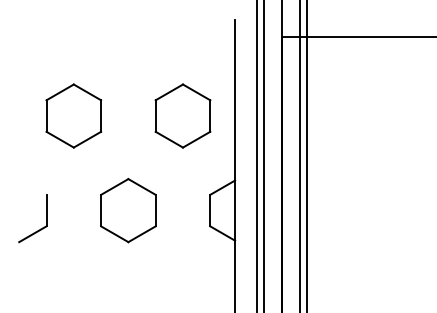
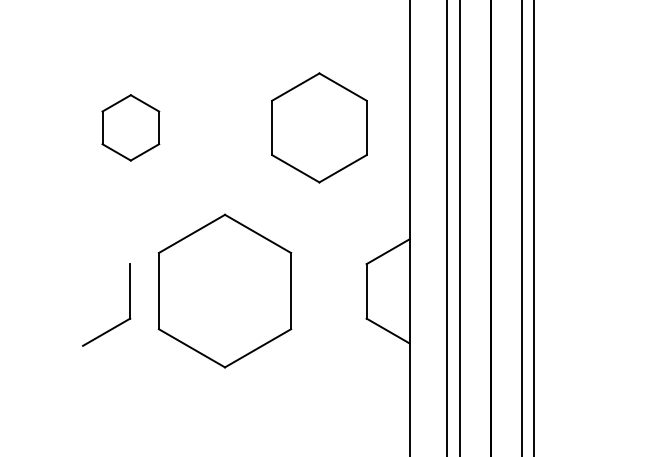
part: (73, 115) -> (130, 126), size x0.6
part: (128, 210) -> (225, 291), size x1.4
part: (38, 229) -> (116, 324), moved

